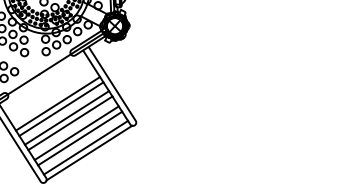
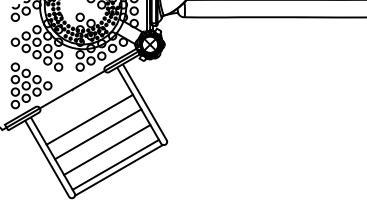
line: (60, 109) -> (92, 125), removed
line: (70, 123) -> (101, 139), removed
line: (80, 138) -> (110, 155), removed

